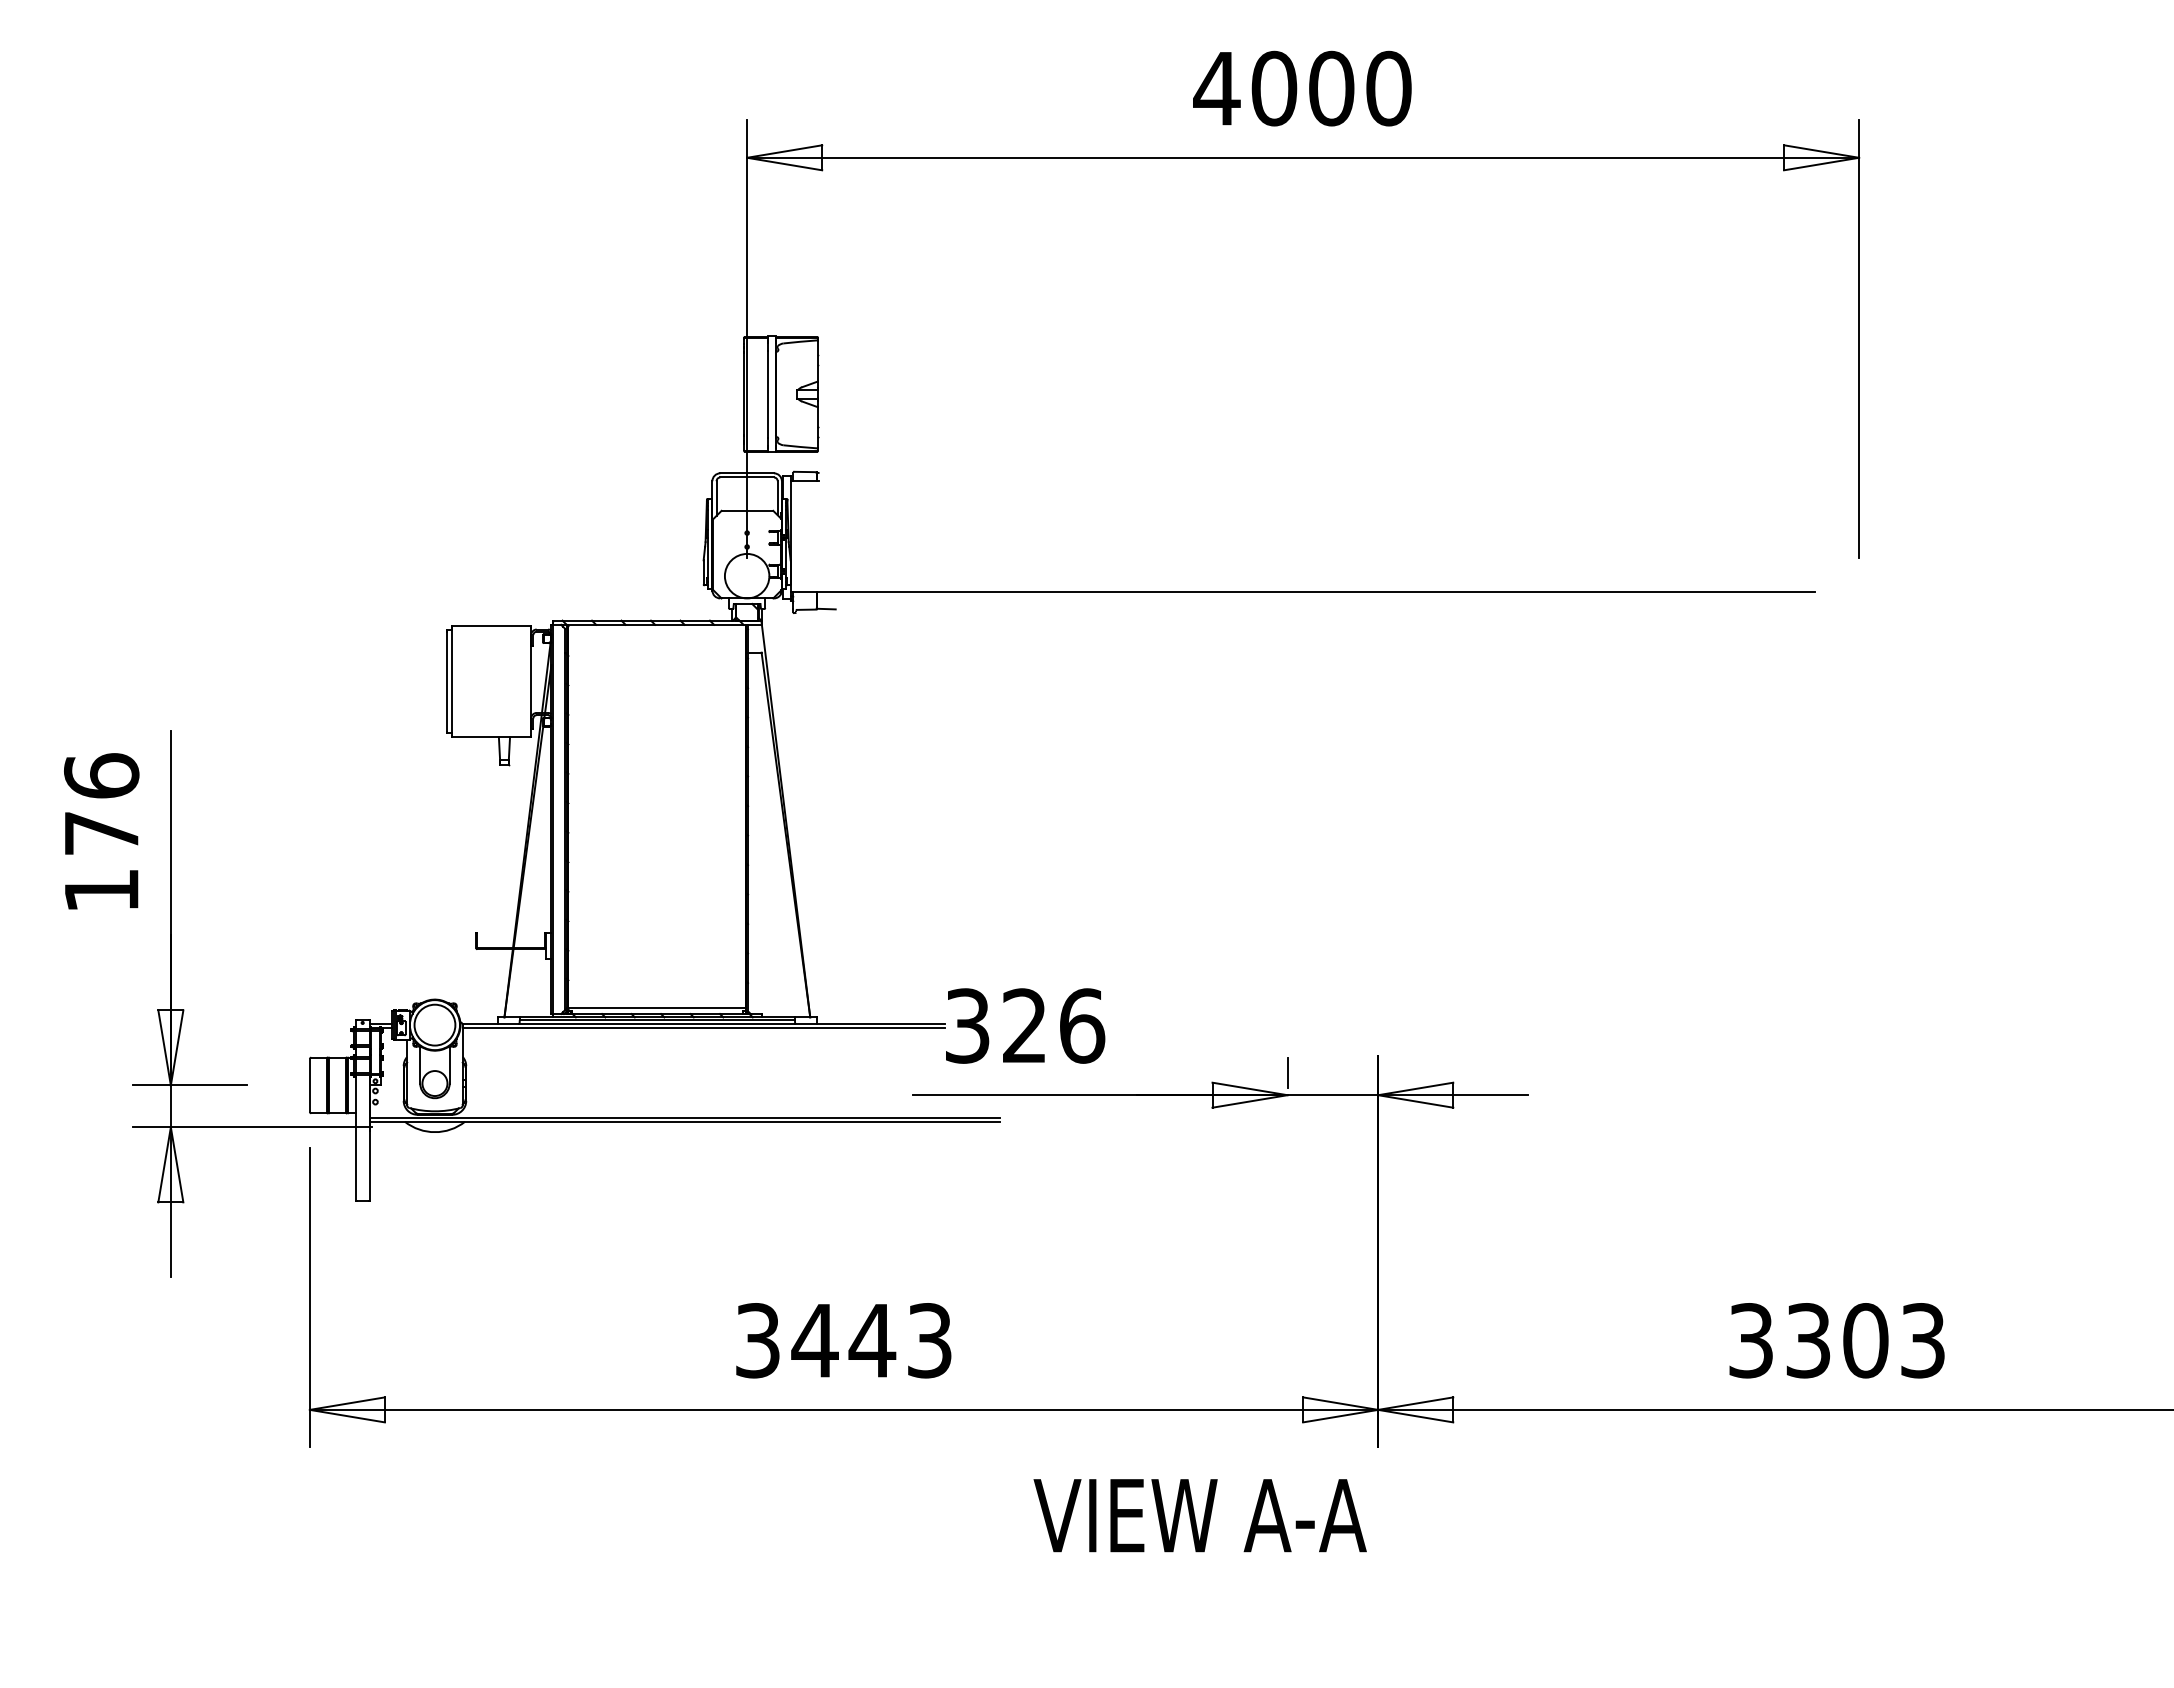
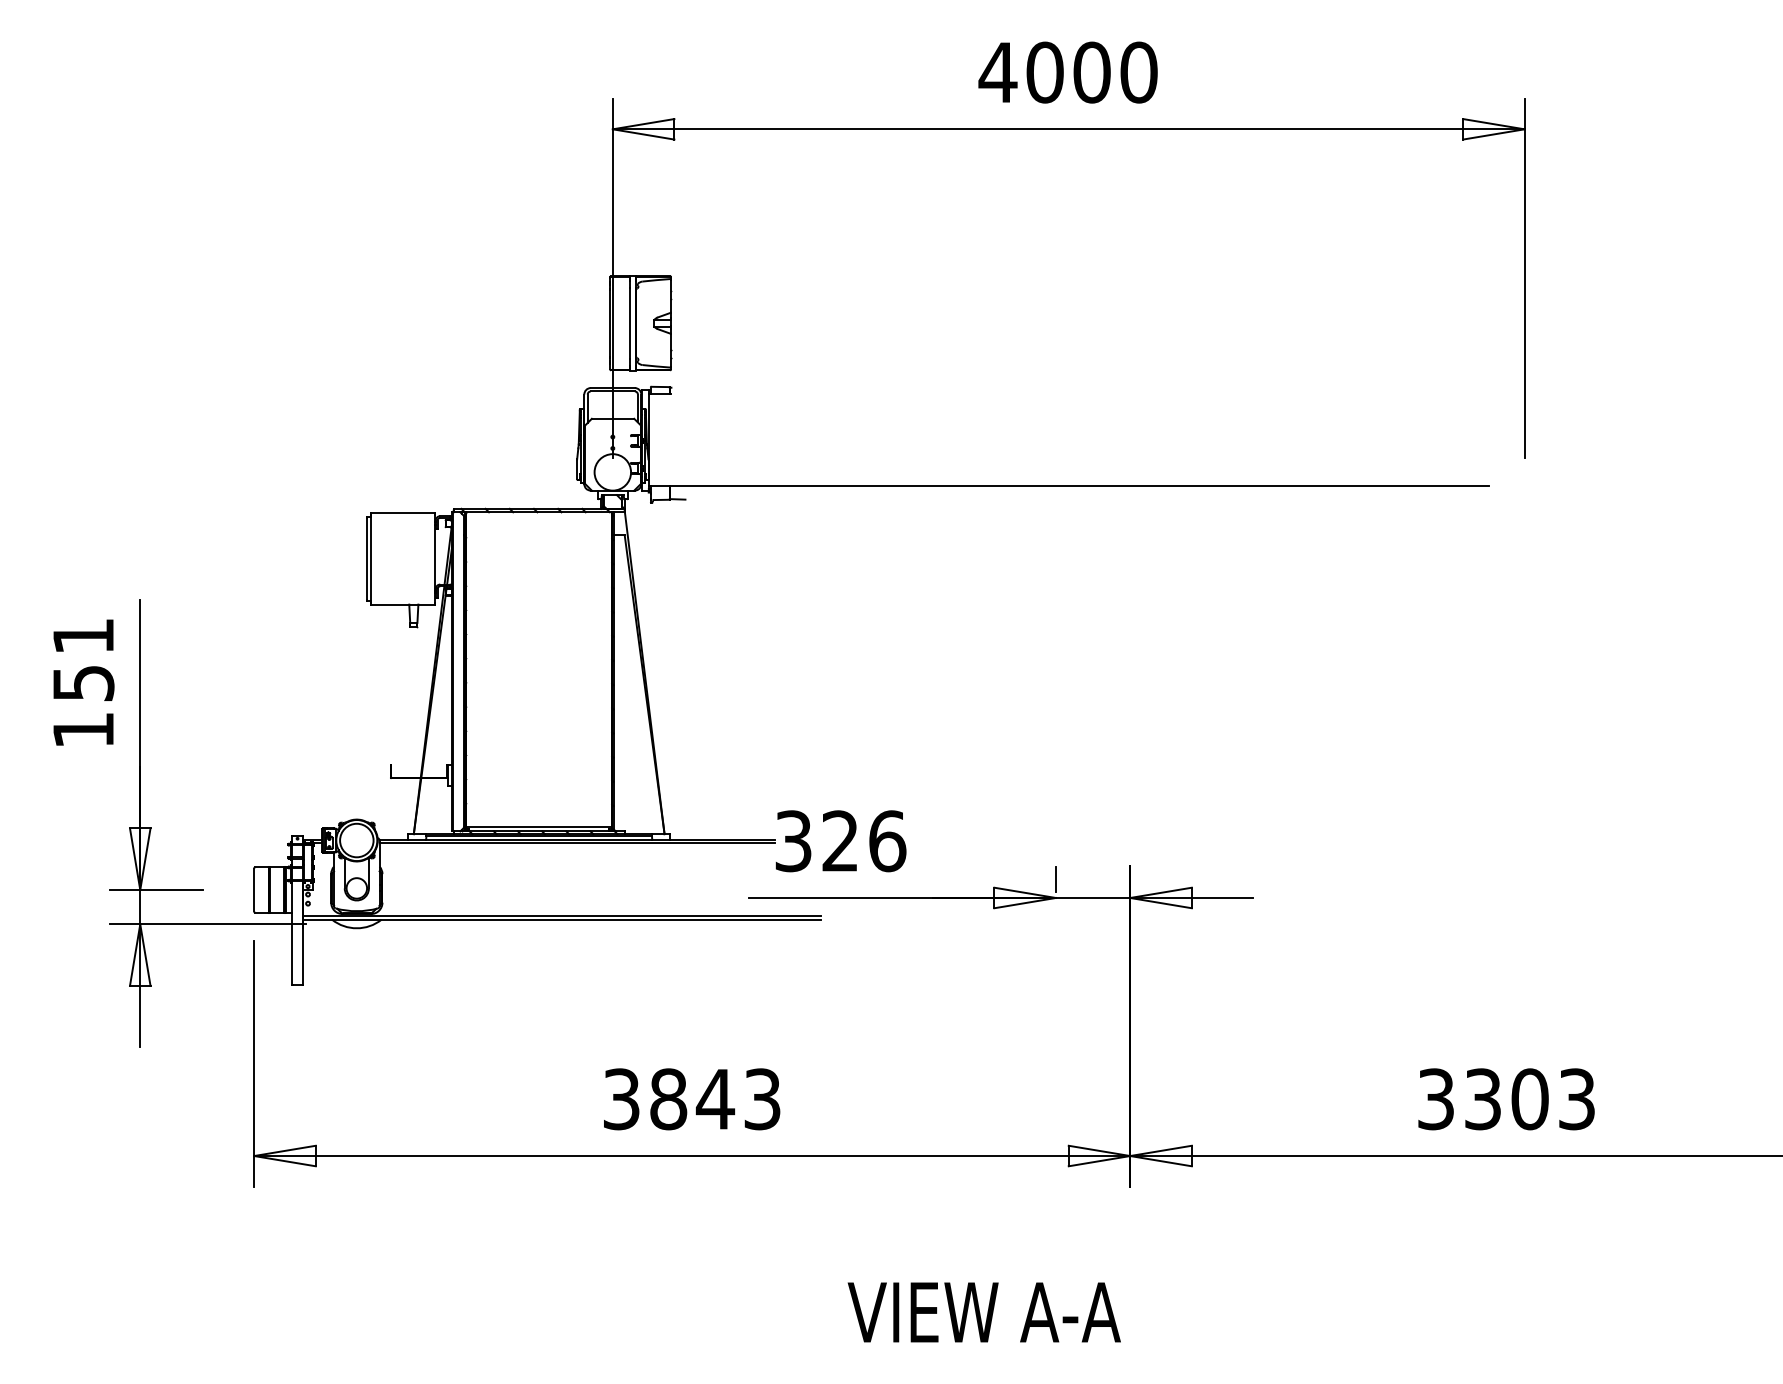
text: (101, 803) -> (83, 658), 176 -> 151
text: (814, 1340) -> (668, 1099), 3443 -> 3843
text: (1199, 1515) -> (983, 1312), moved

